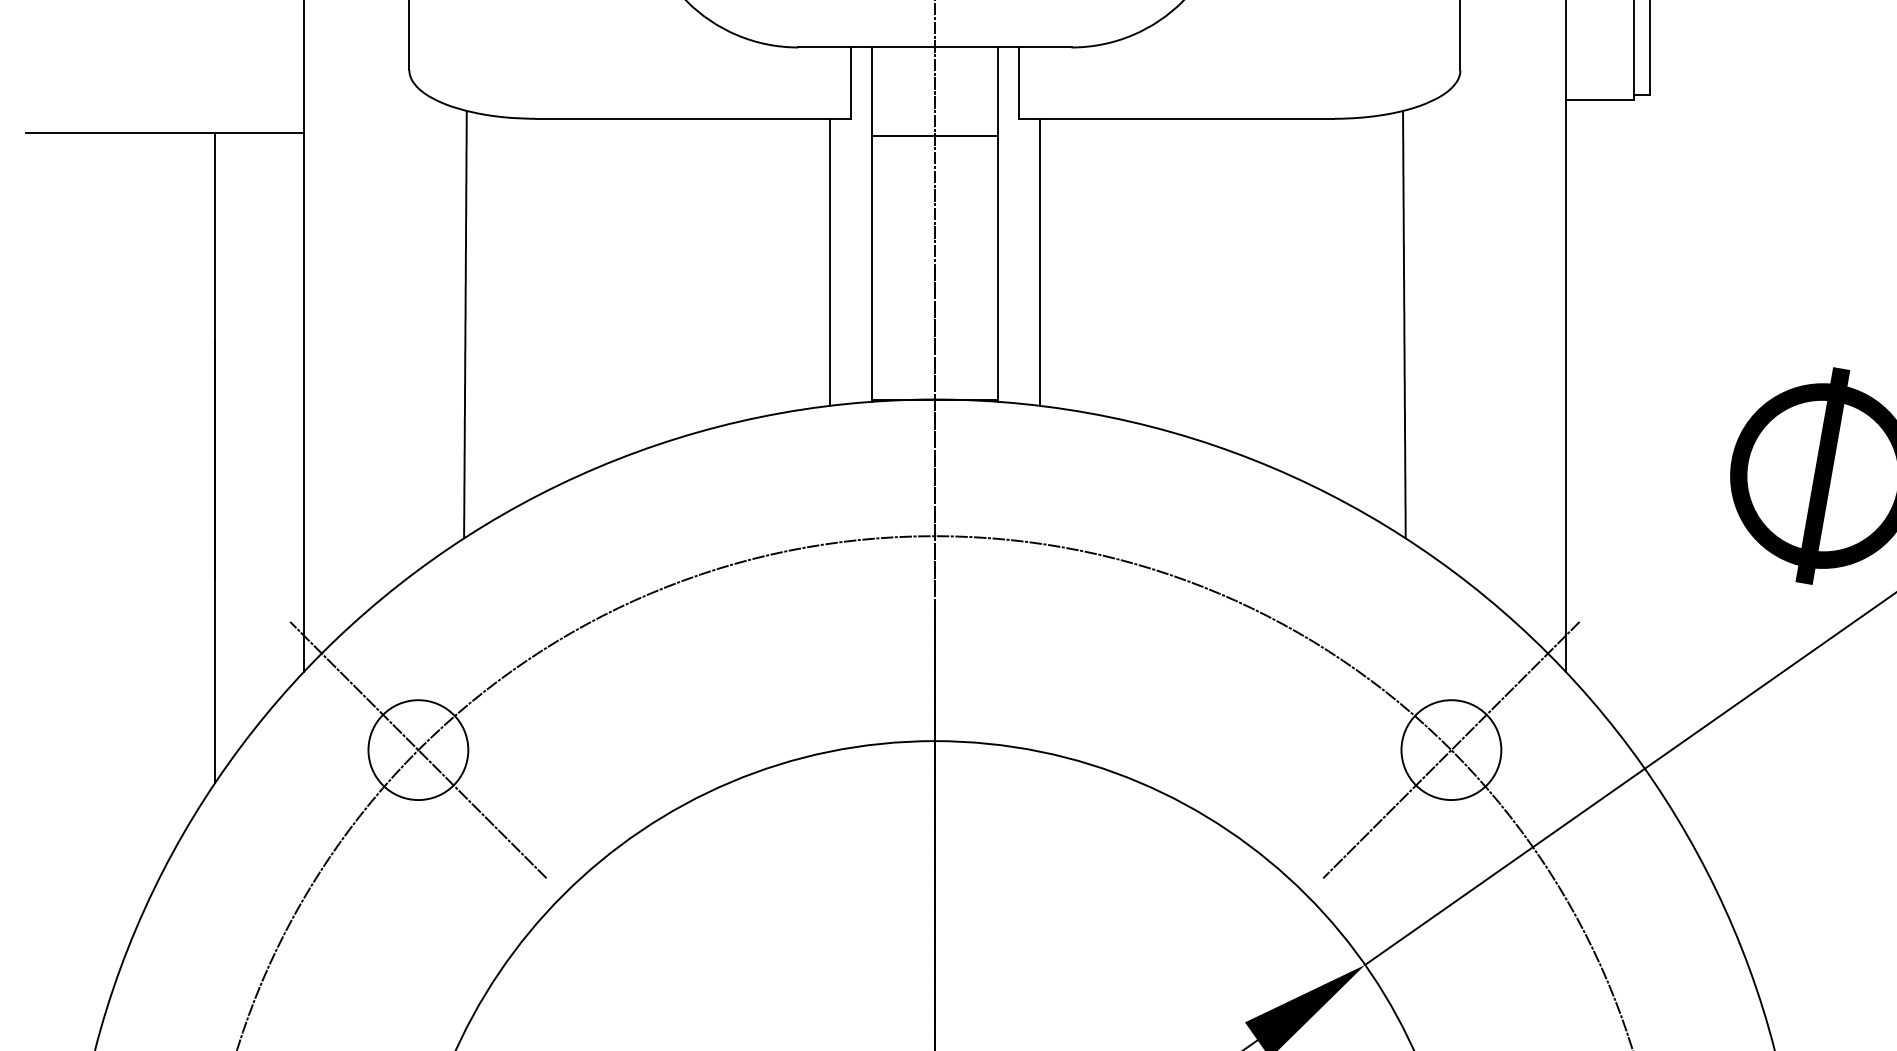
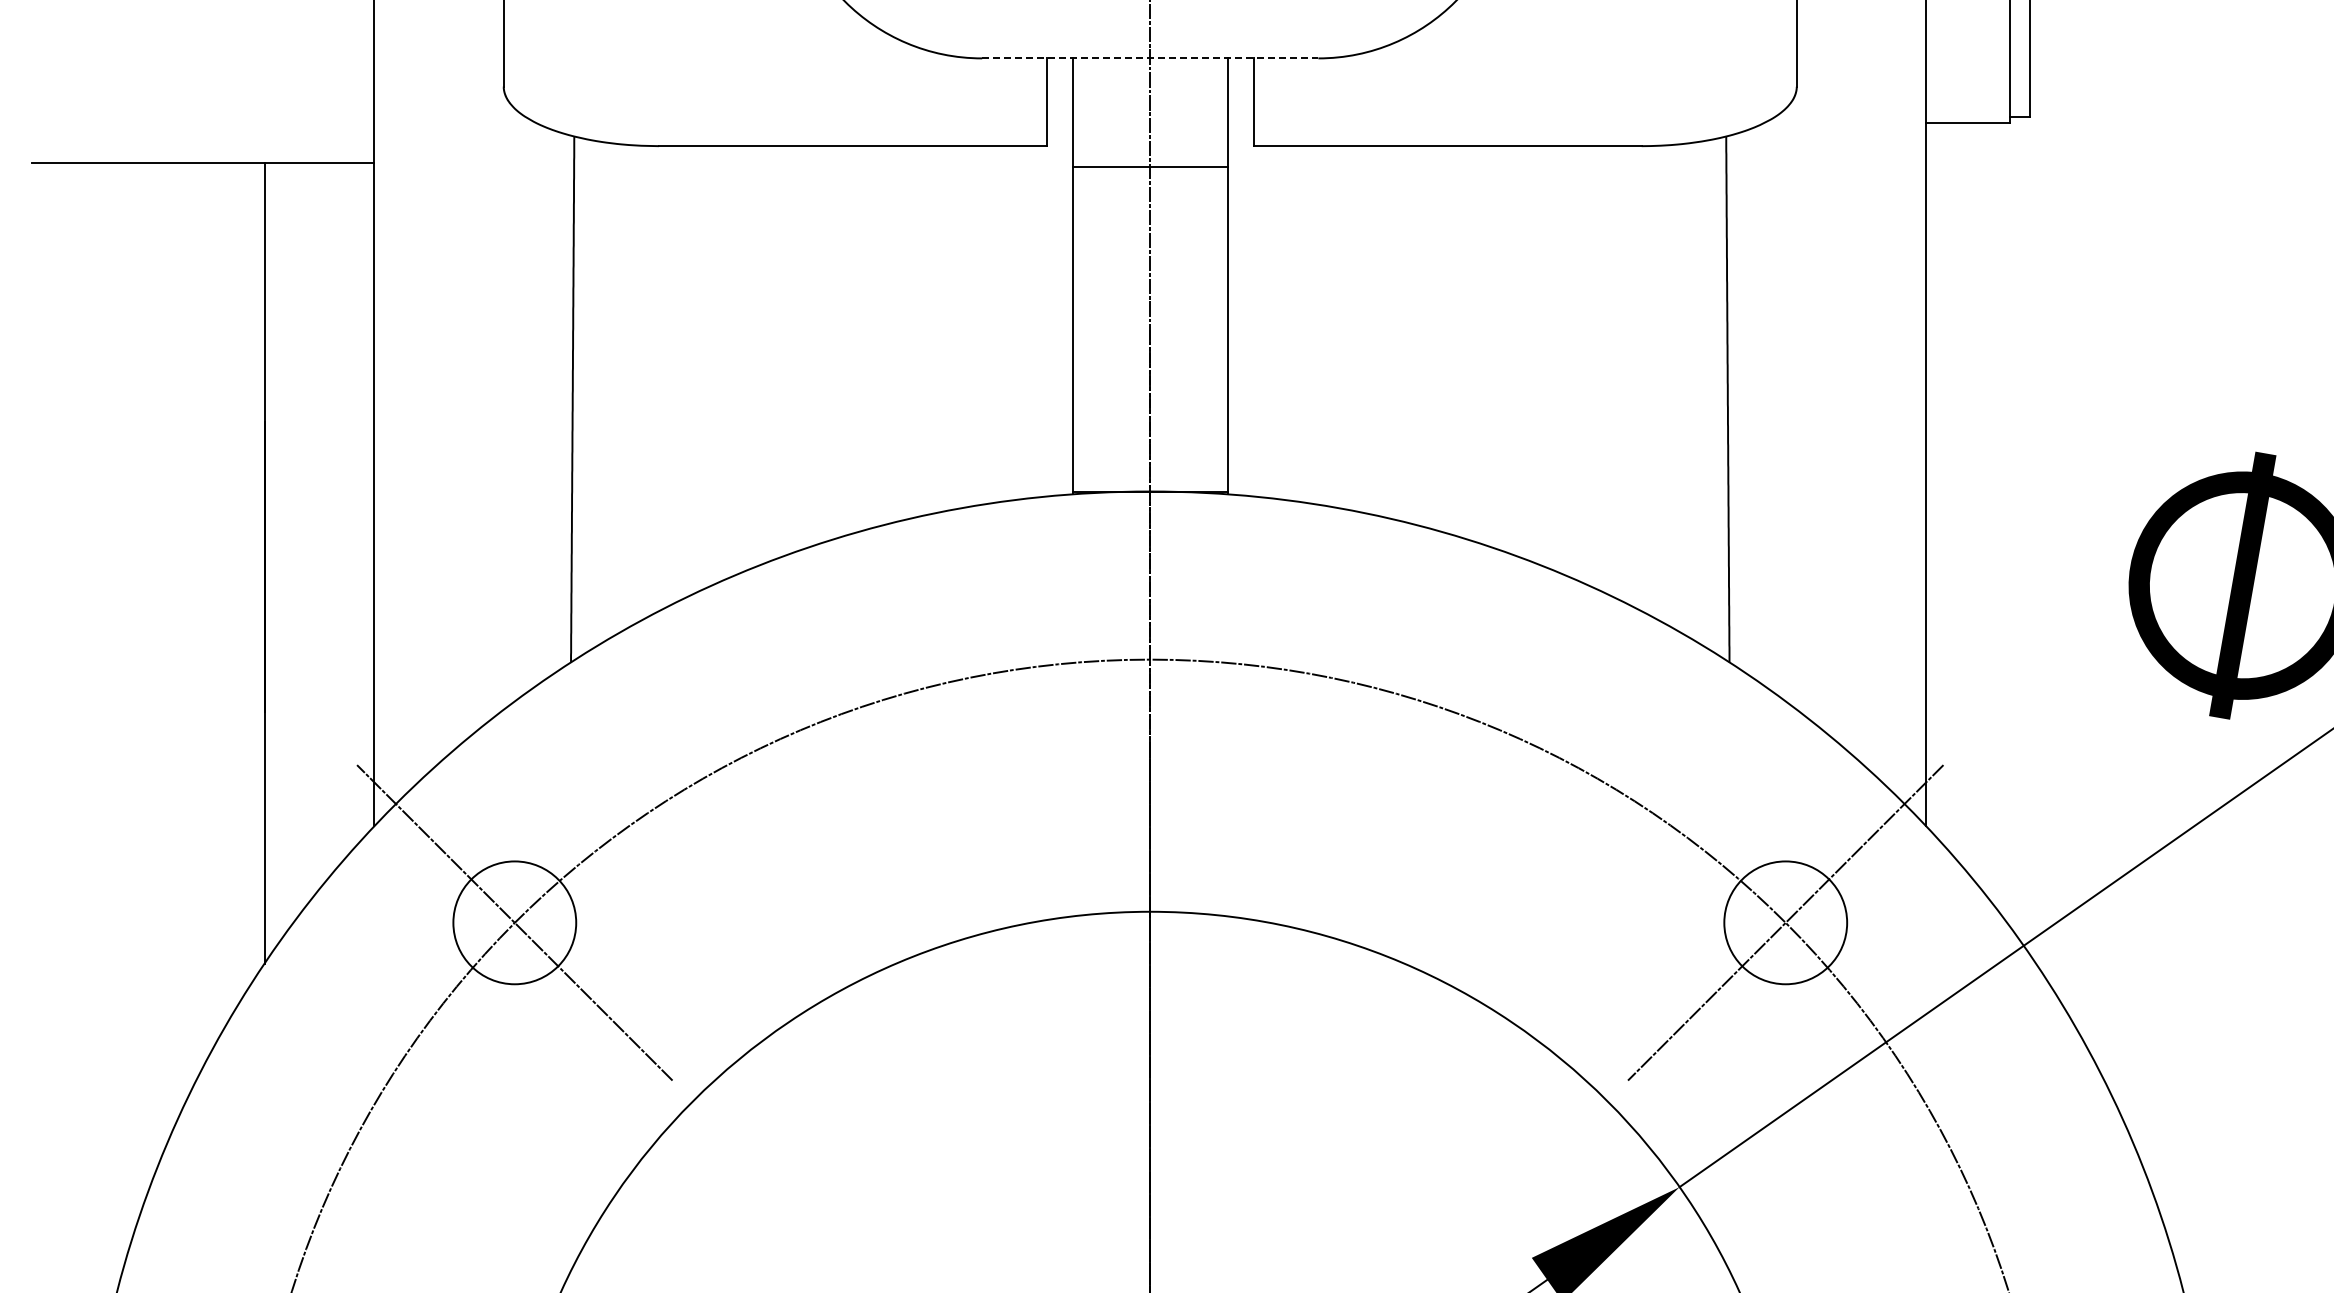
line: (935, 47) -> (1150, 58), solid -> dashed
line: (829, 262) -> (1020, 322), removed
line: (1039, 262) -> (1279, 322), removed

